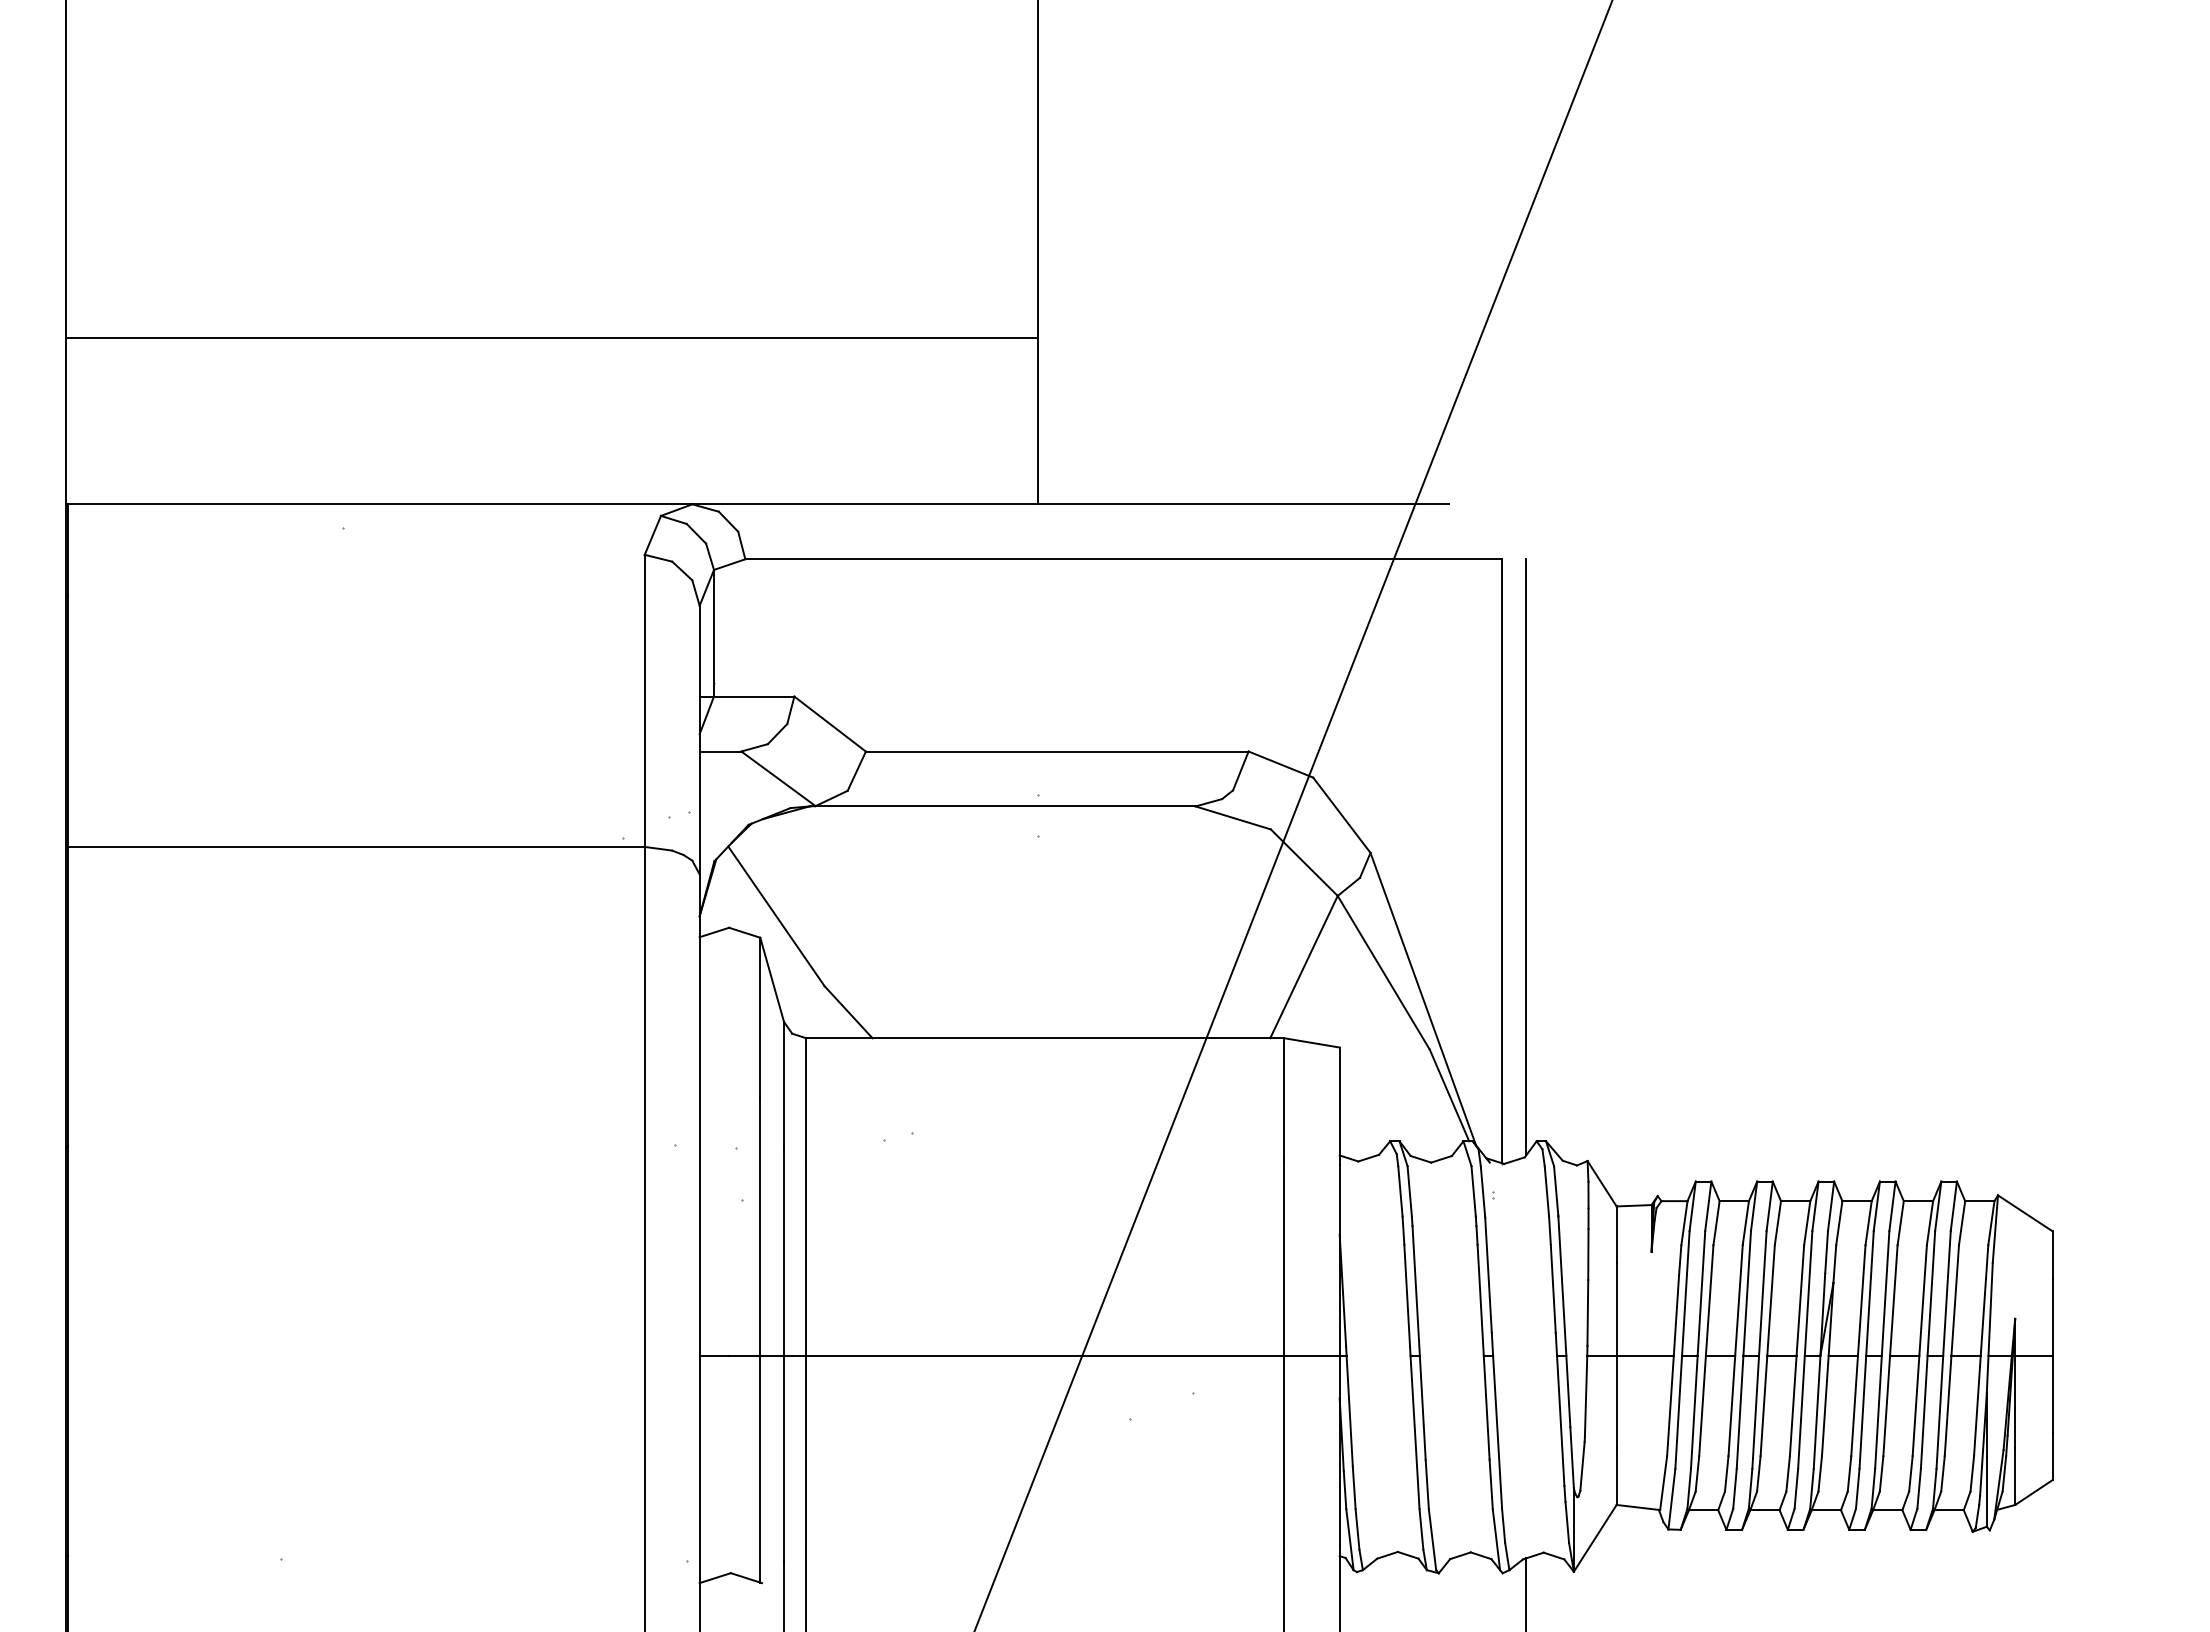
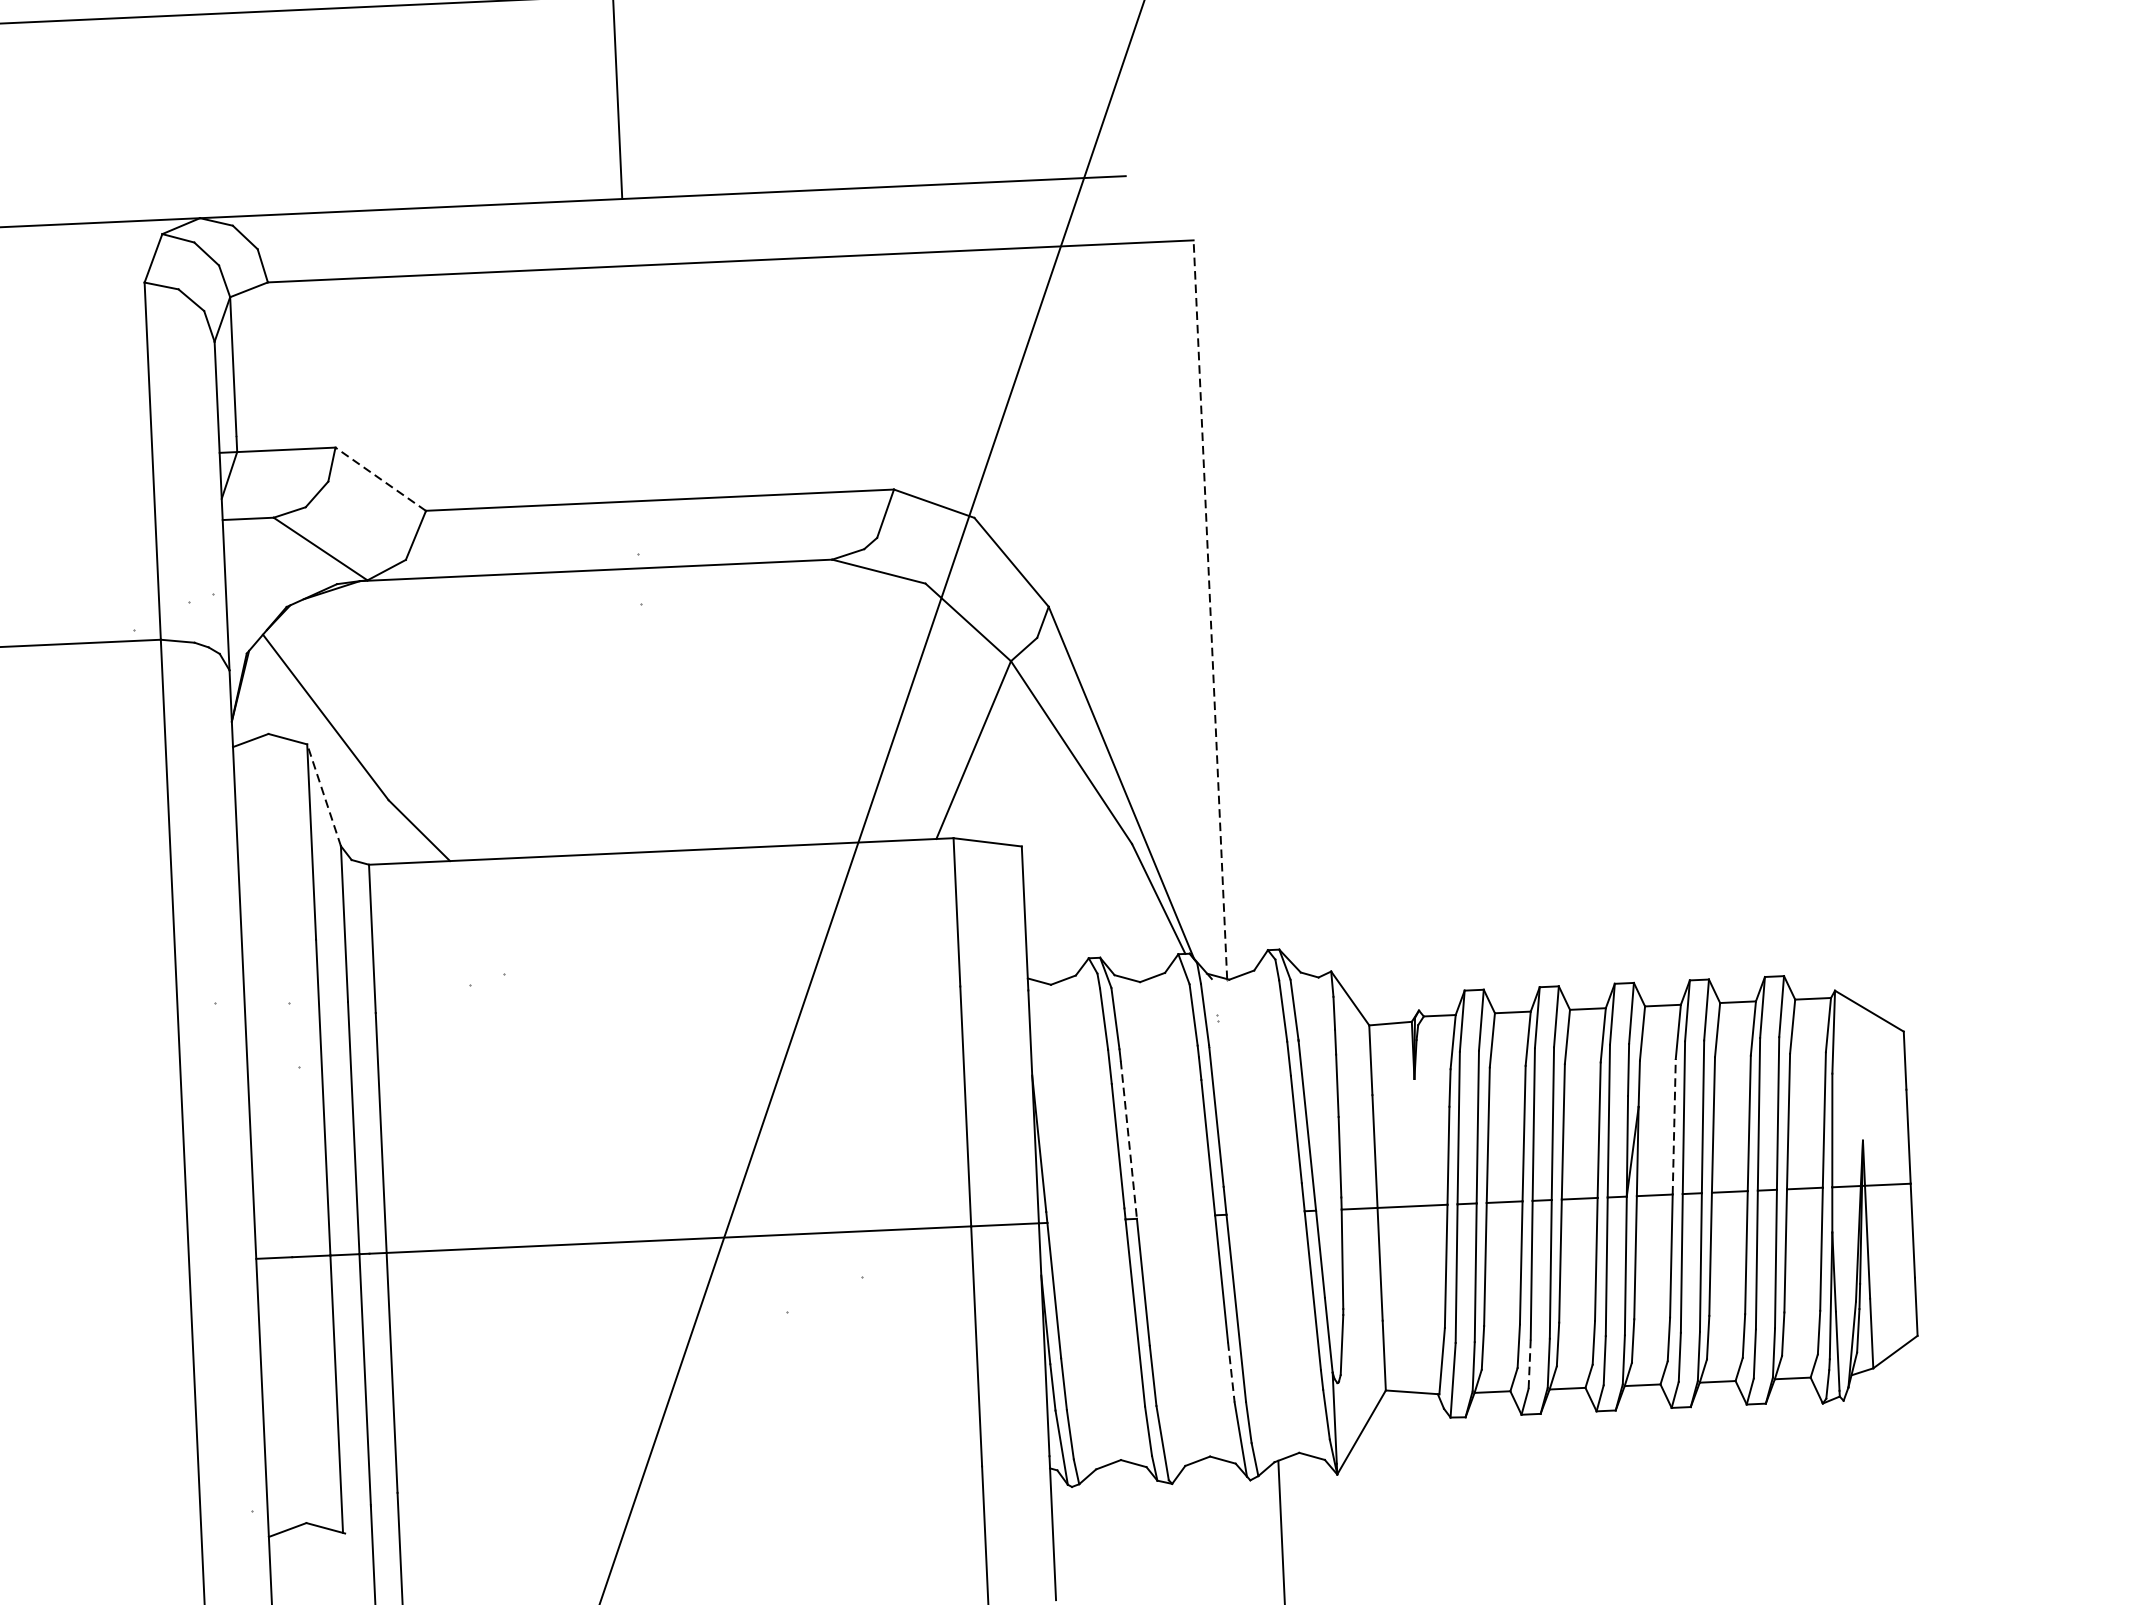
line: (829, 723) -> (379, 478), solid -> dashed
line: (1526, 857) -> (1239, 603), removed
line: (1502, 860) -> (1210, 608), solid -> dashed
line: (772, 979) -> (324, 794), solid -> dashed
line: (1416, 1290) -> (1129, 1139), solid -> dashed
line: (1861, 1299) -> (1673, 1125), solid -> dashed
line: (1491, 1484) -> (1231, 1372), solid -> dashed
line: (1735, 1488) -> (1530, 1363), solid -> dashed

